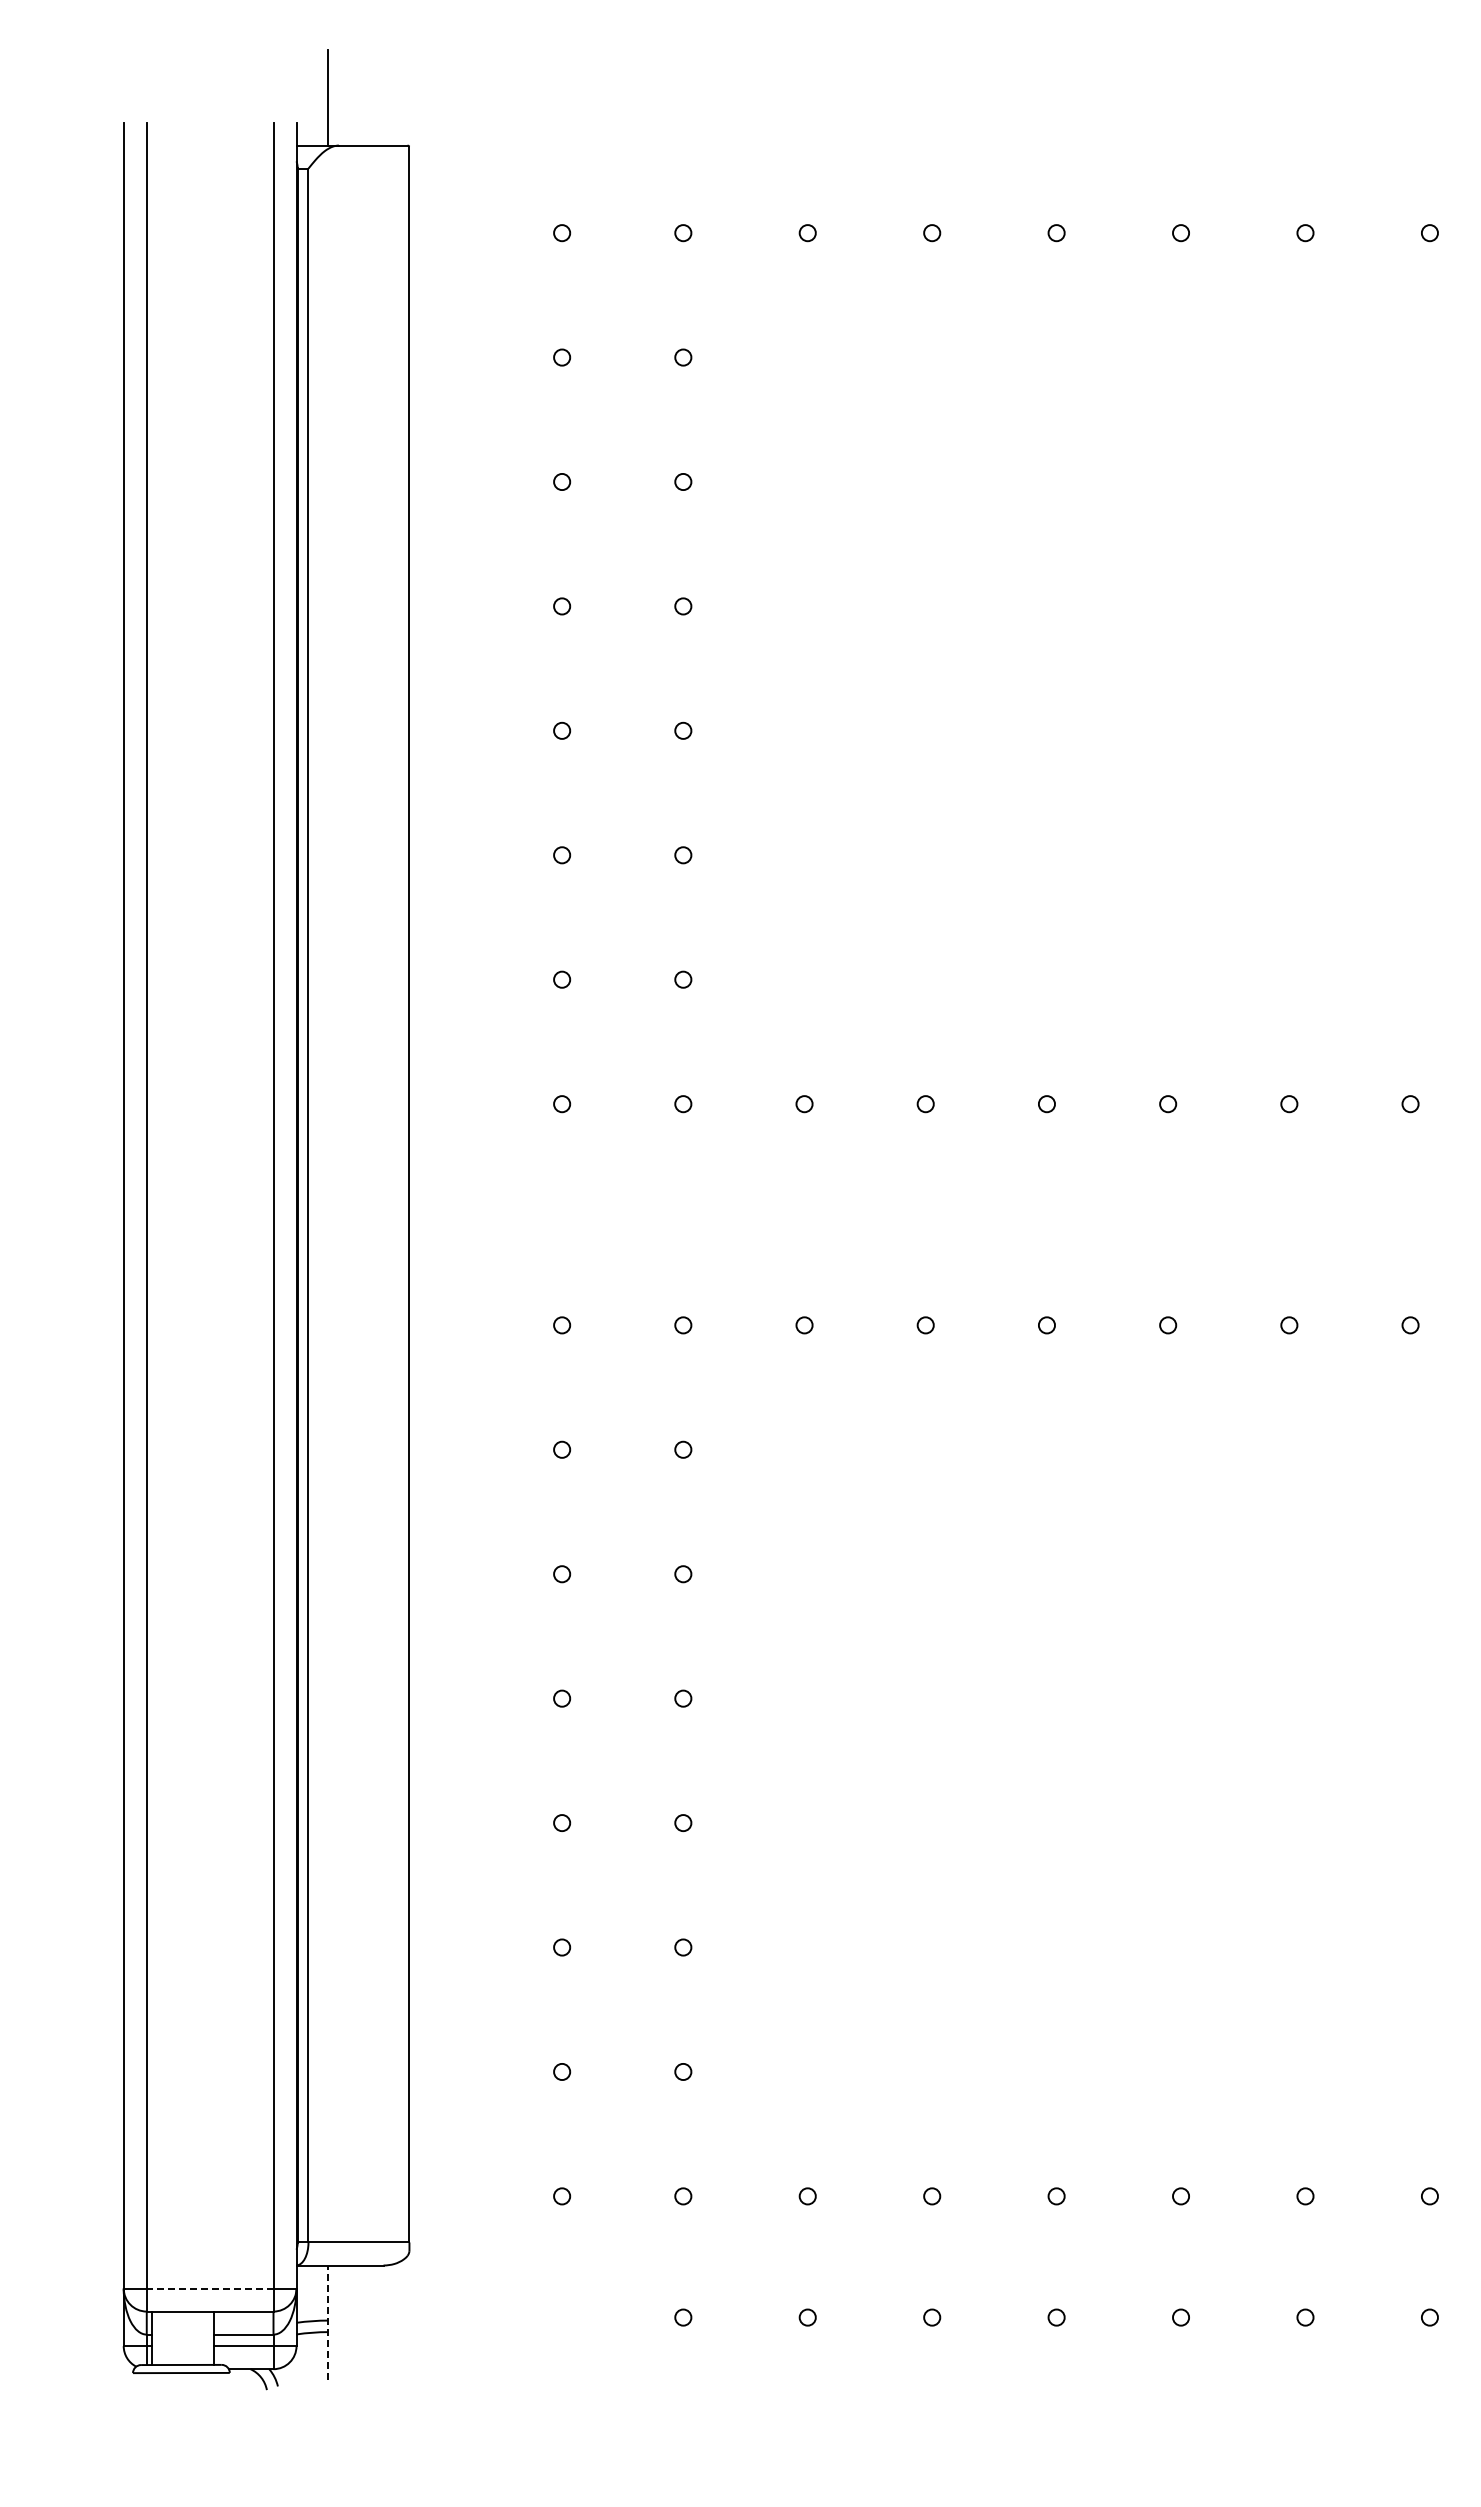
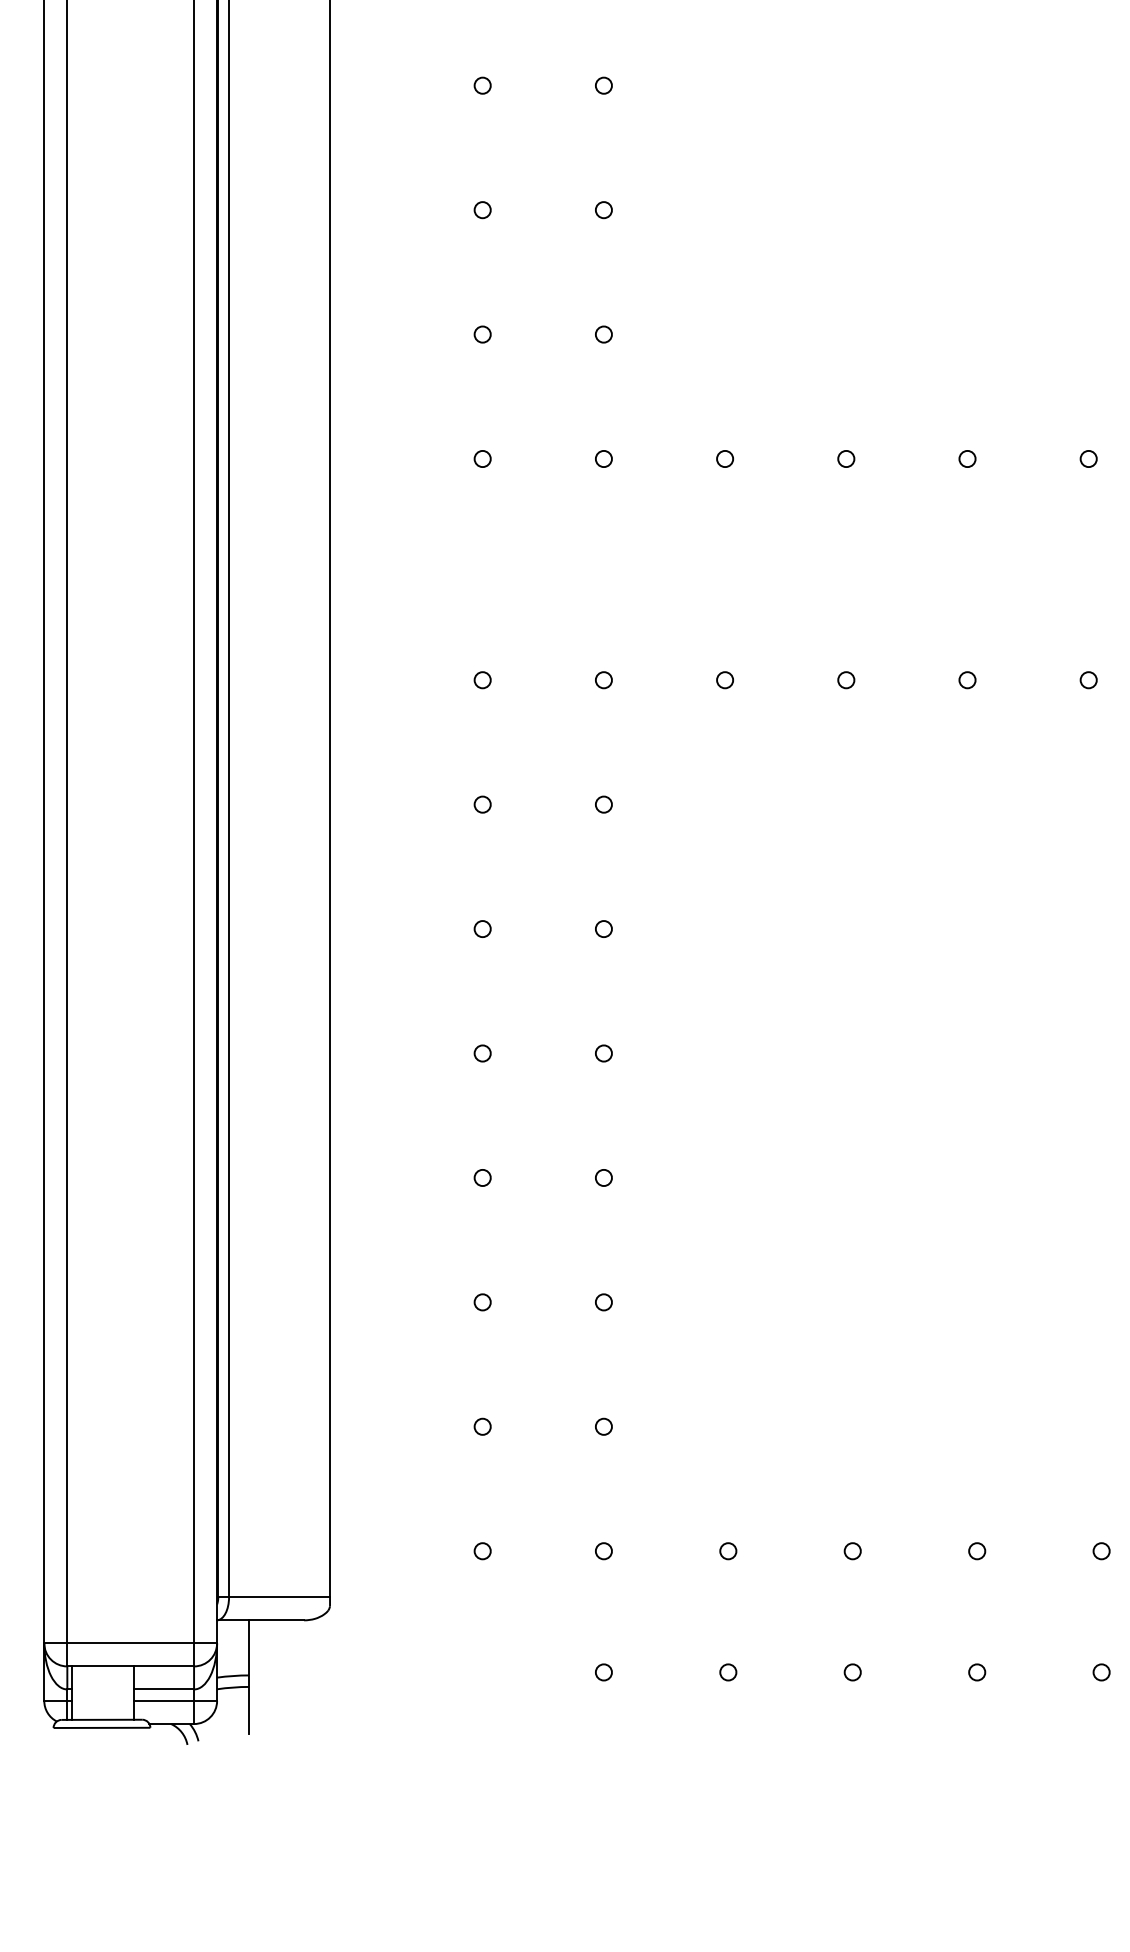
line: (209, 2288) -> (130, 1643), dashed -> solid
line: (328, 2322) -> (249, 1677), dashed -> solid

